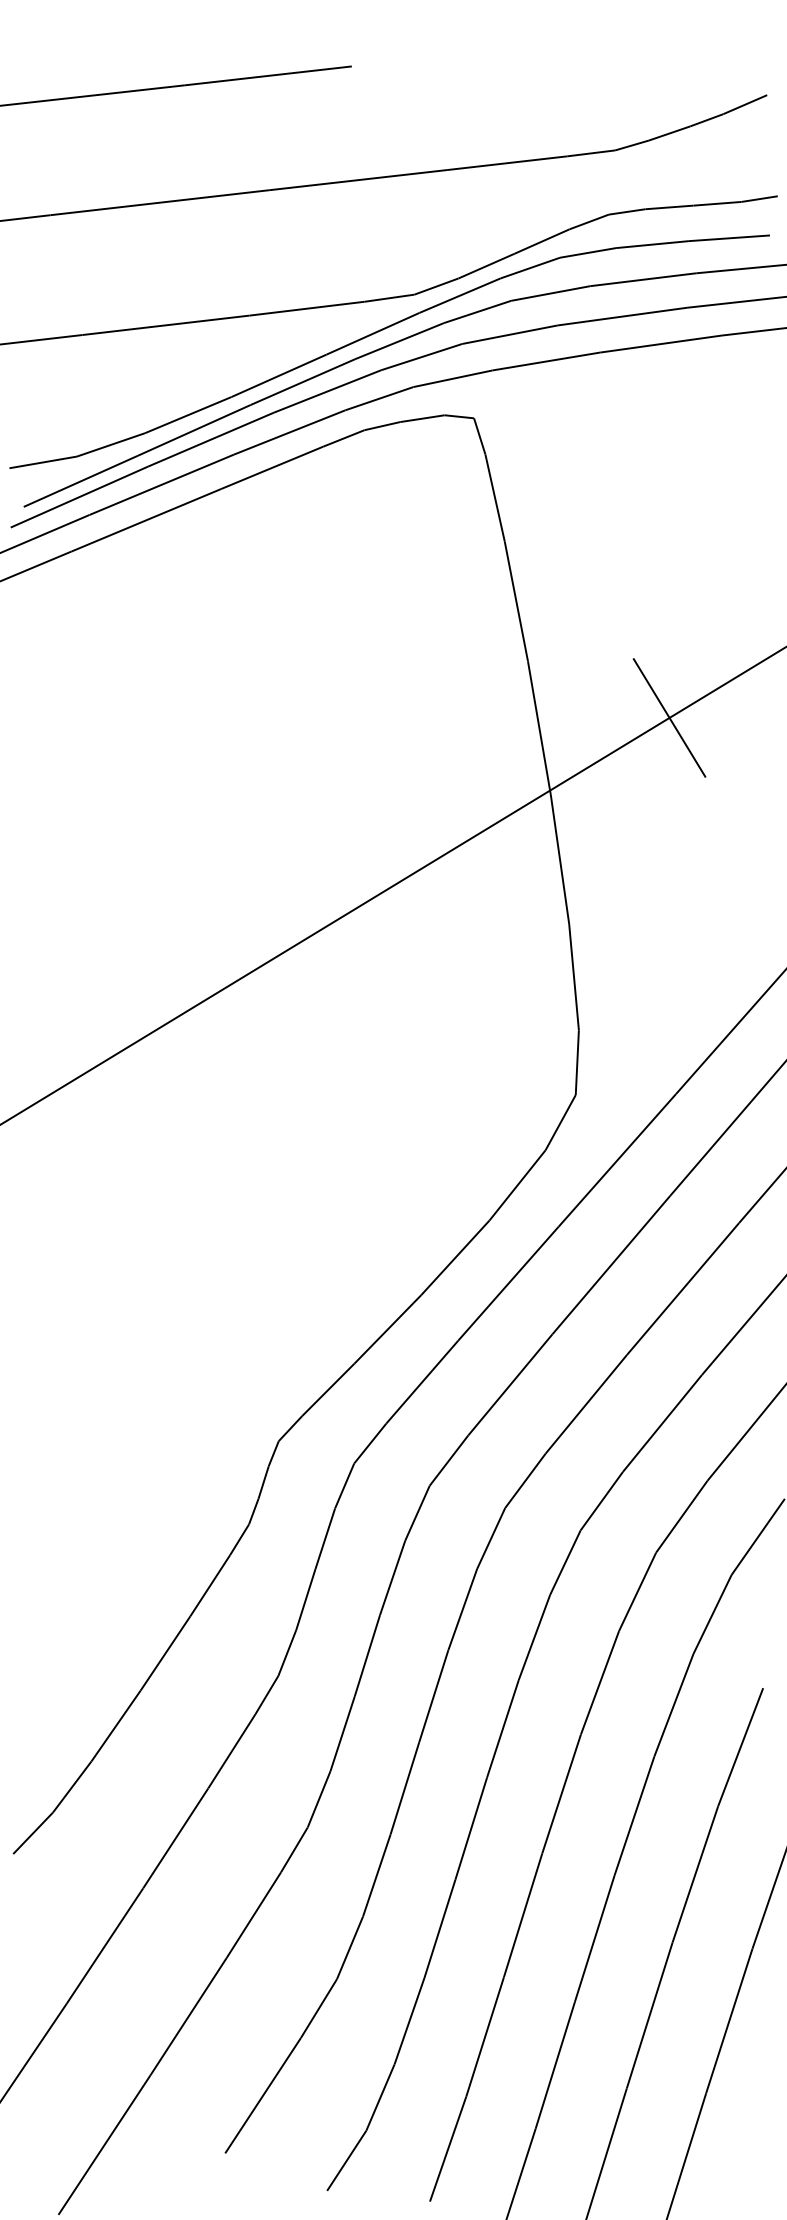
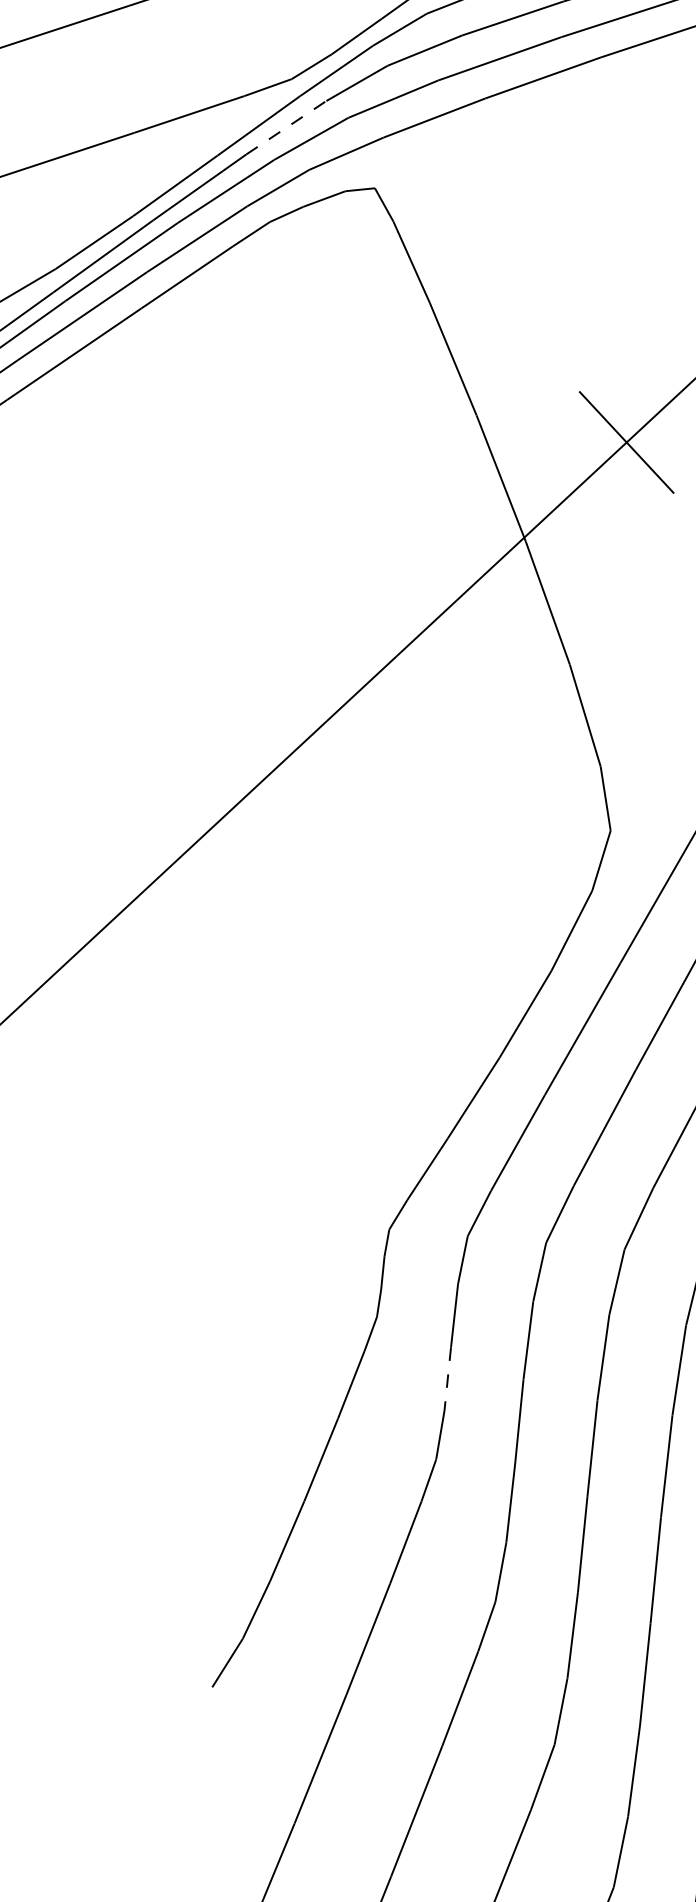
line: (399, 340) -> (286, 127), solid -> dashed
line: (305, 1599) -> (447, 1379), solid -> dashed

